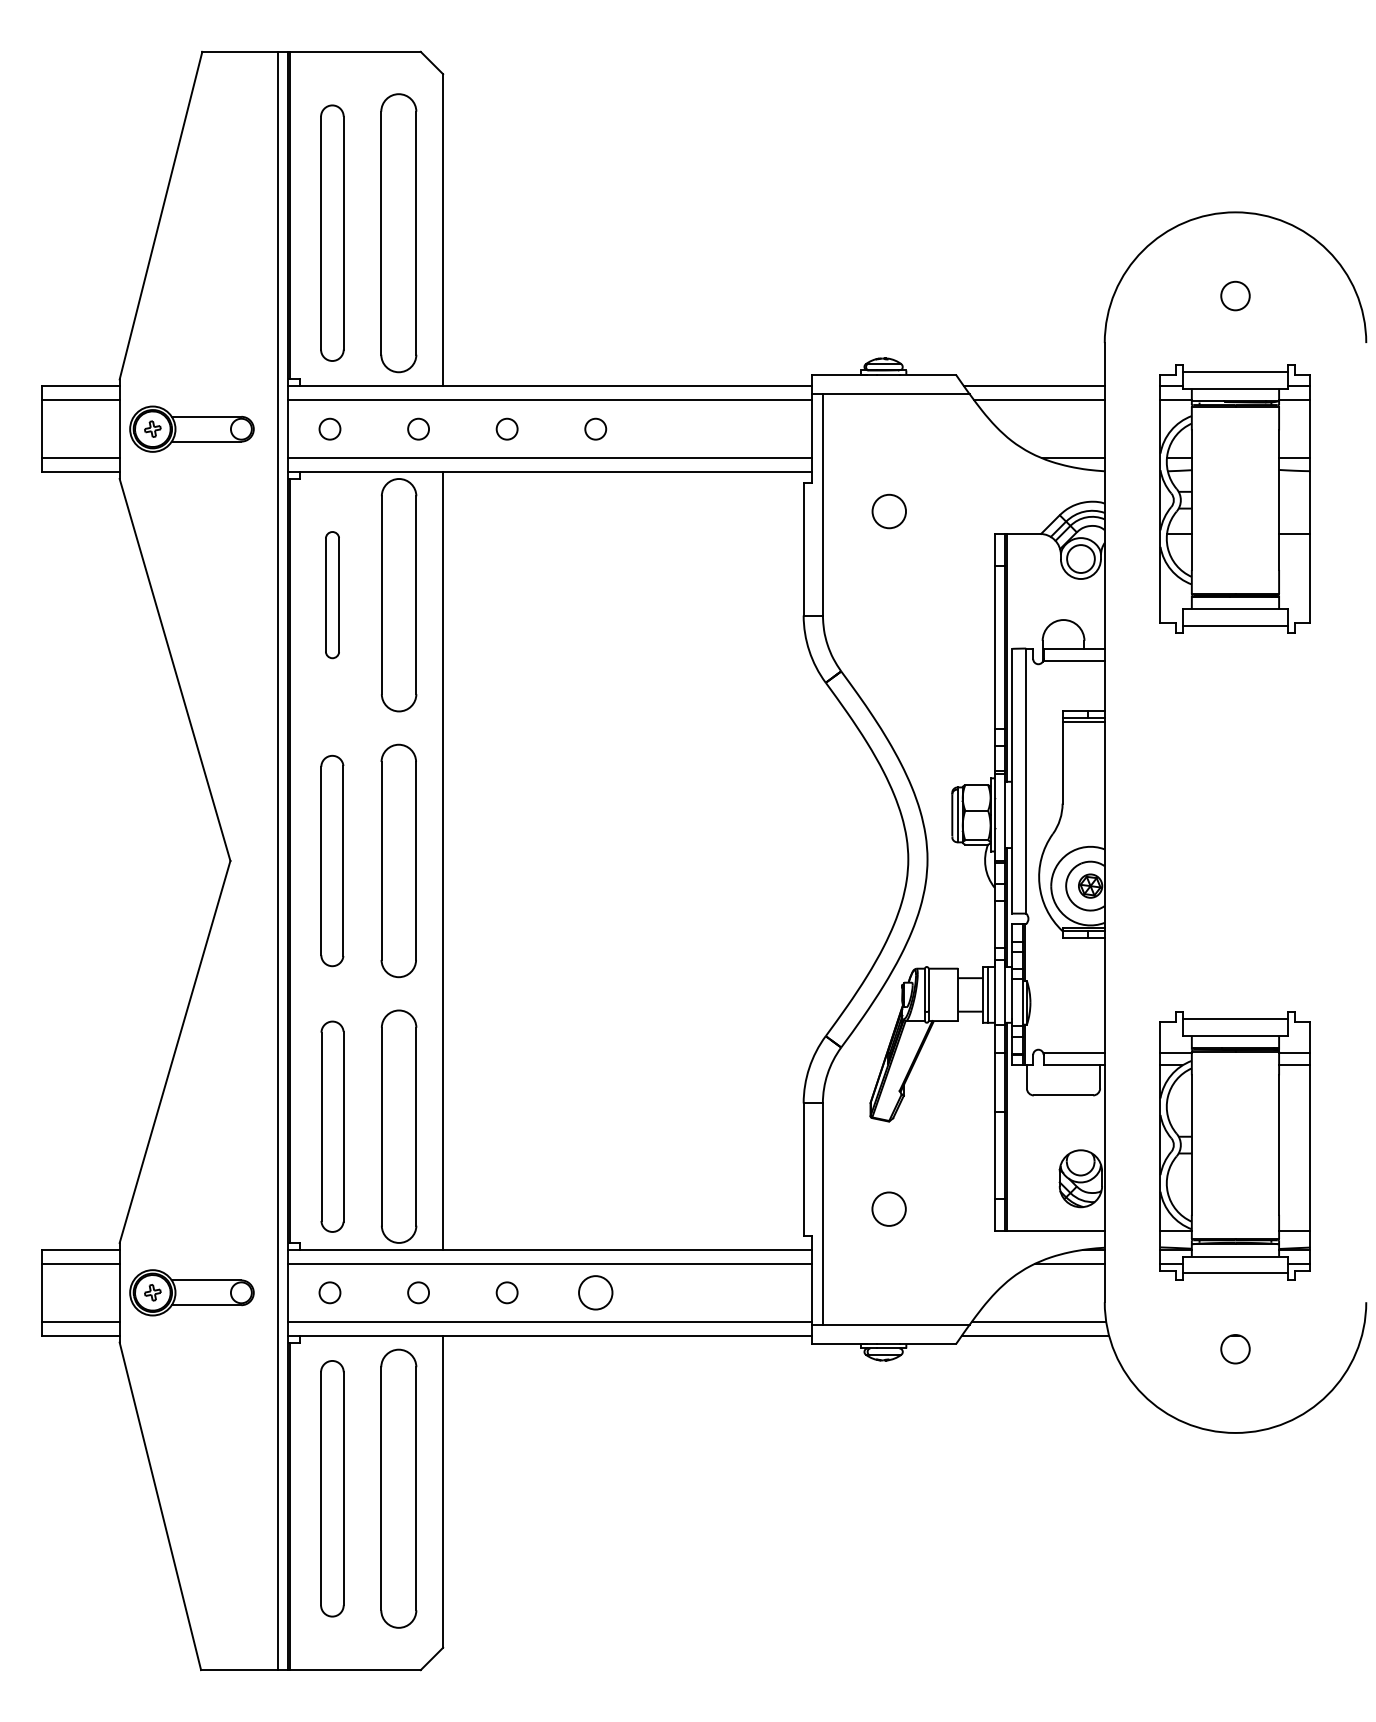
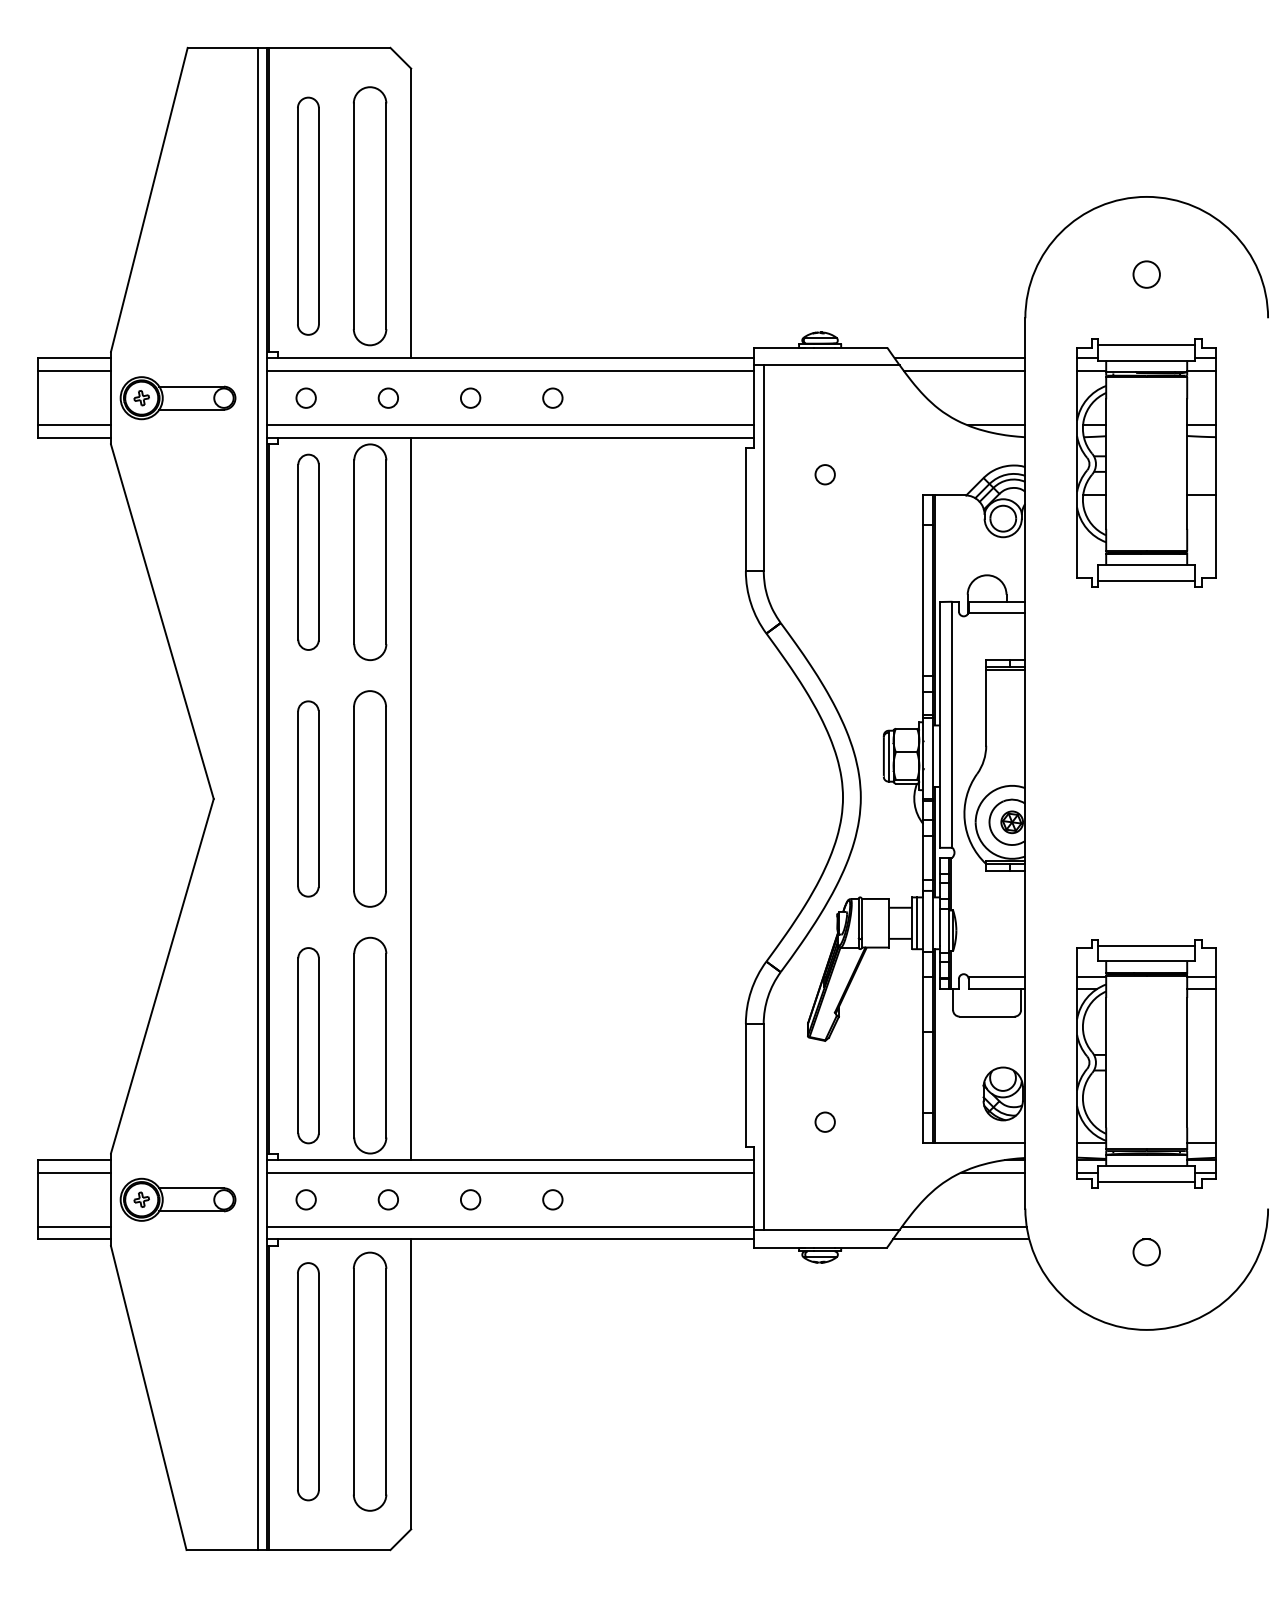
circle: (888, 511) -> (824, 474), size x0.62
part: (332, 594) -> (308, 551), size x1.67
circle: (888, 1208) -> (824, 1121), size x0.62
circle: (595, 1292) -> (552, 1199), size x0.62

